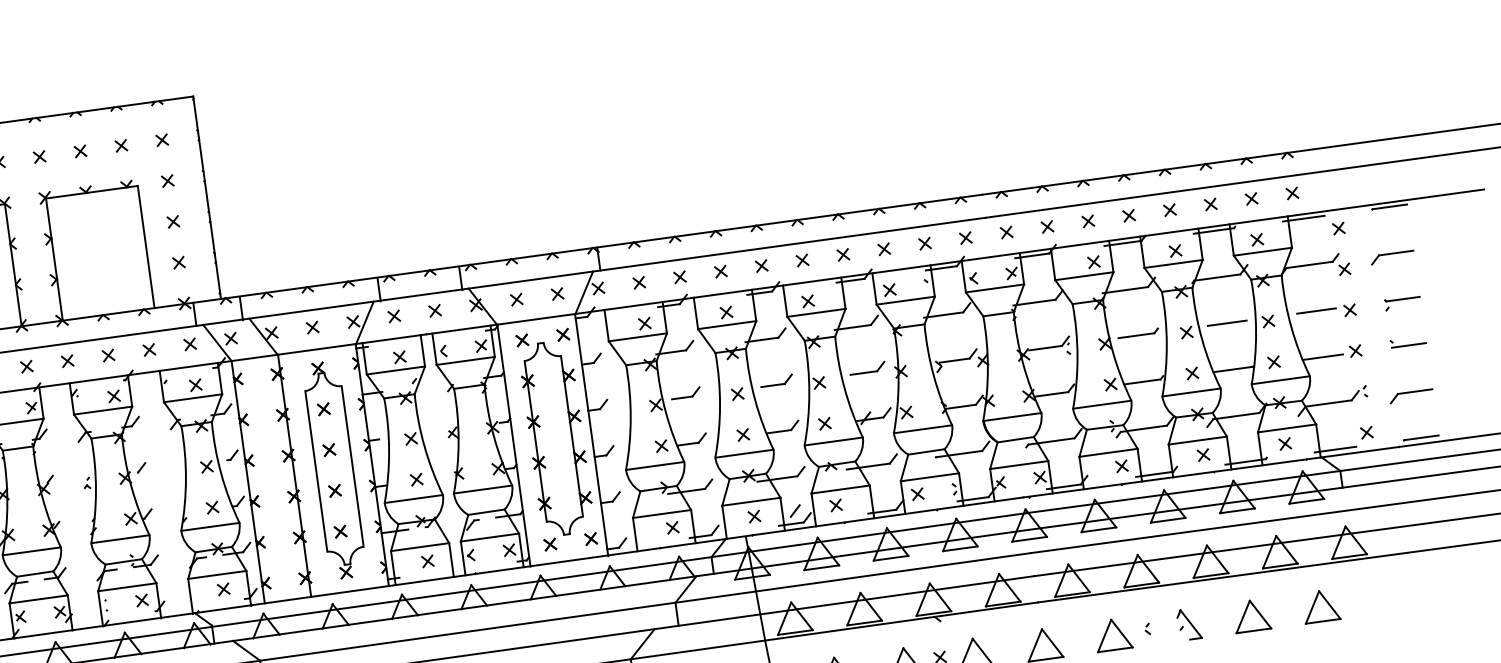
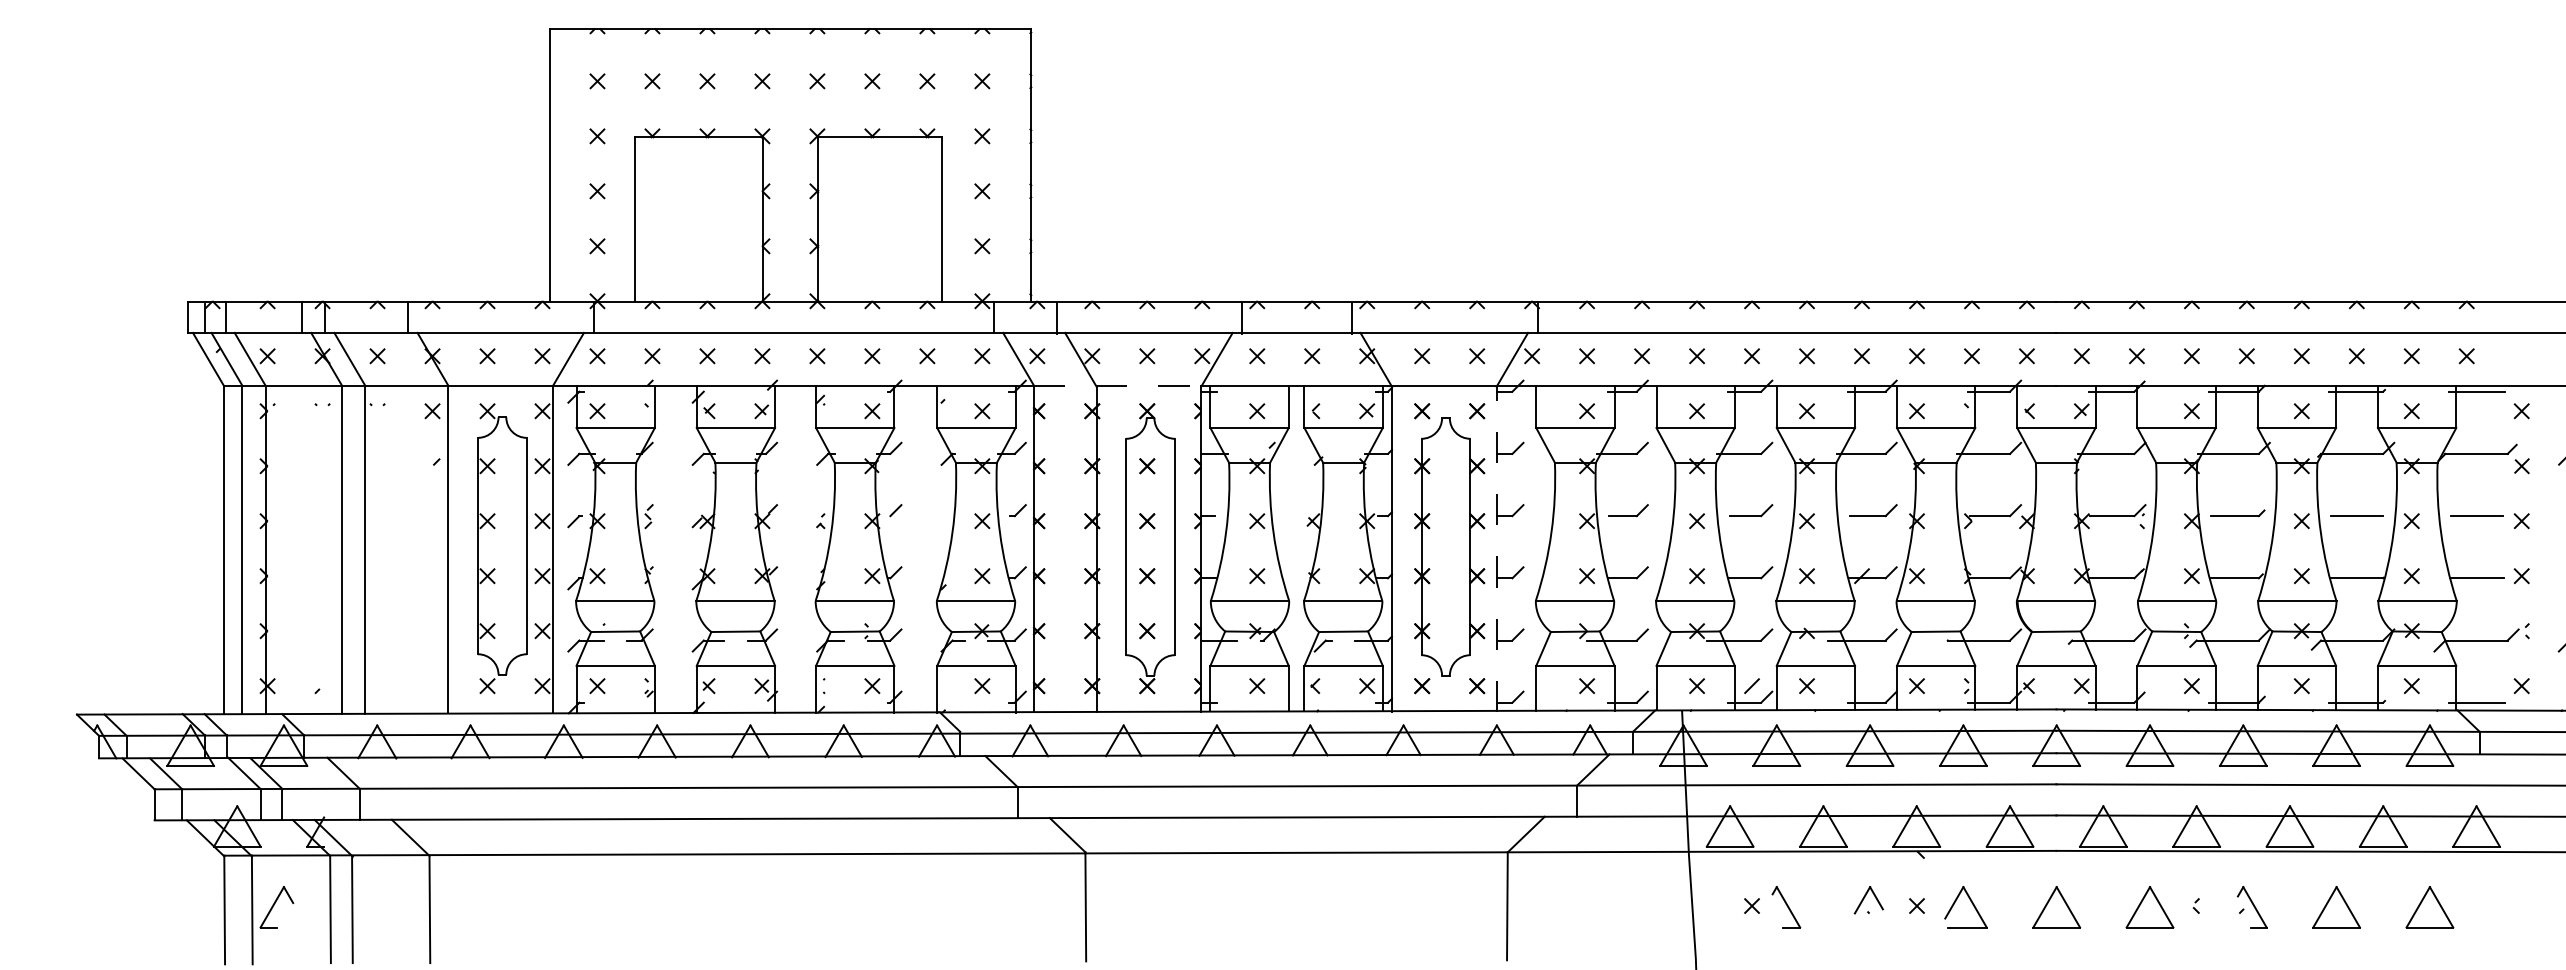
line: (293, 352) -> (1117, 385), solid -> dashed
line: (591, 434) -> (1496, 548), solid -> dashed

